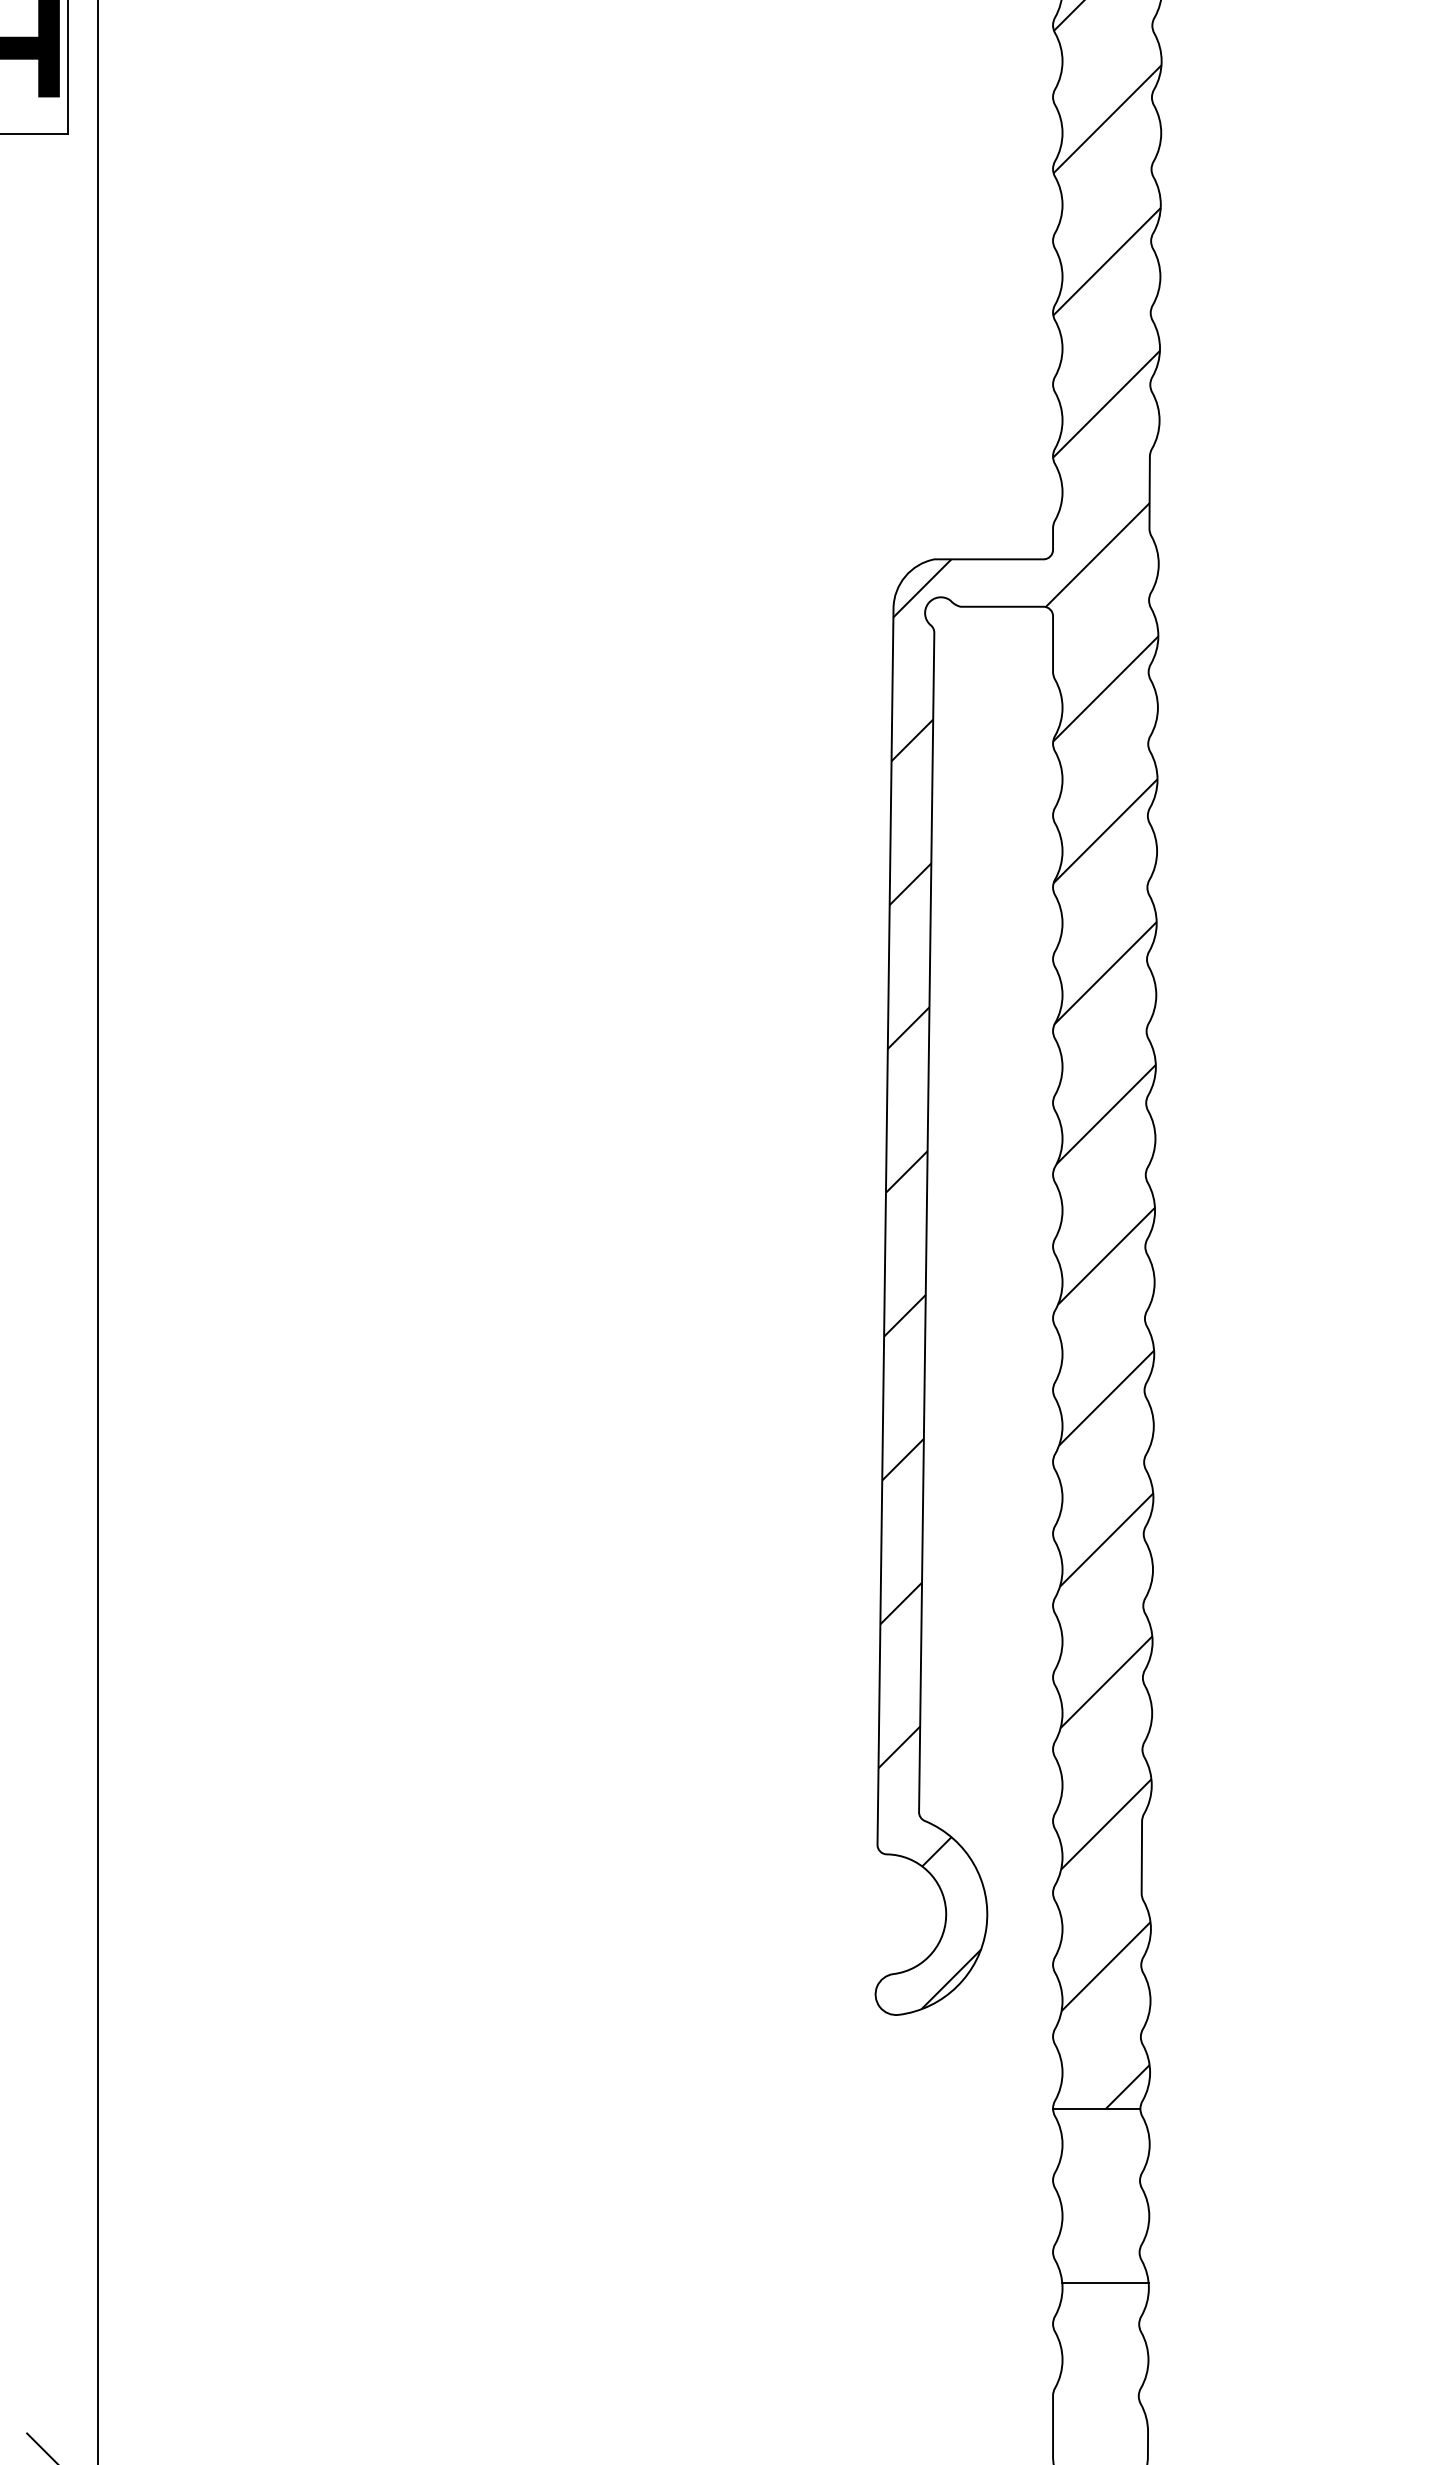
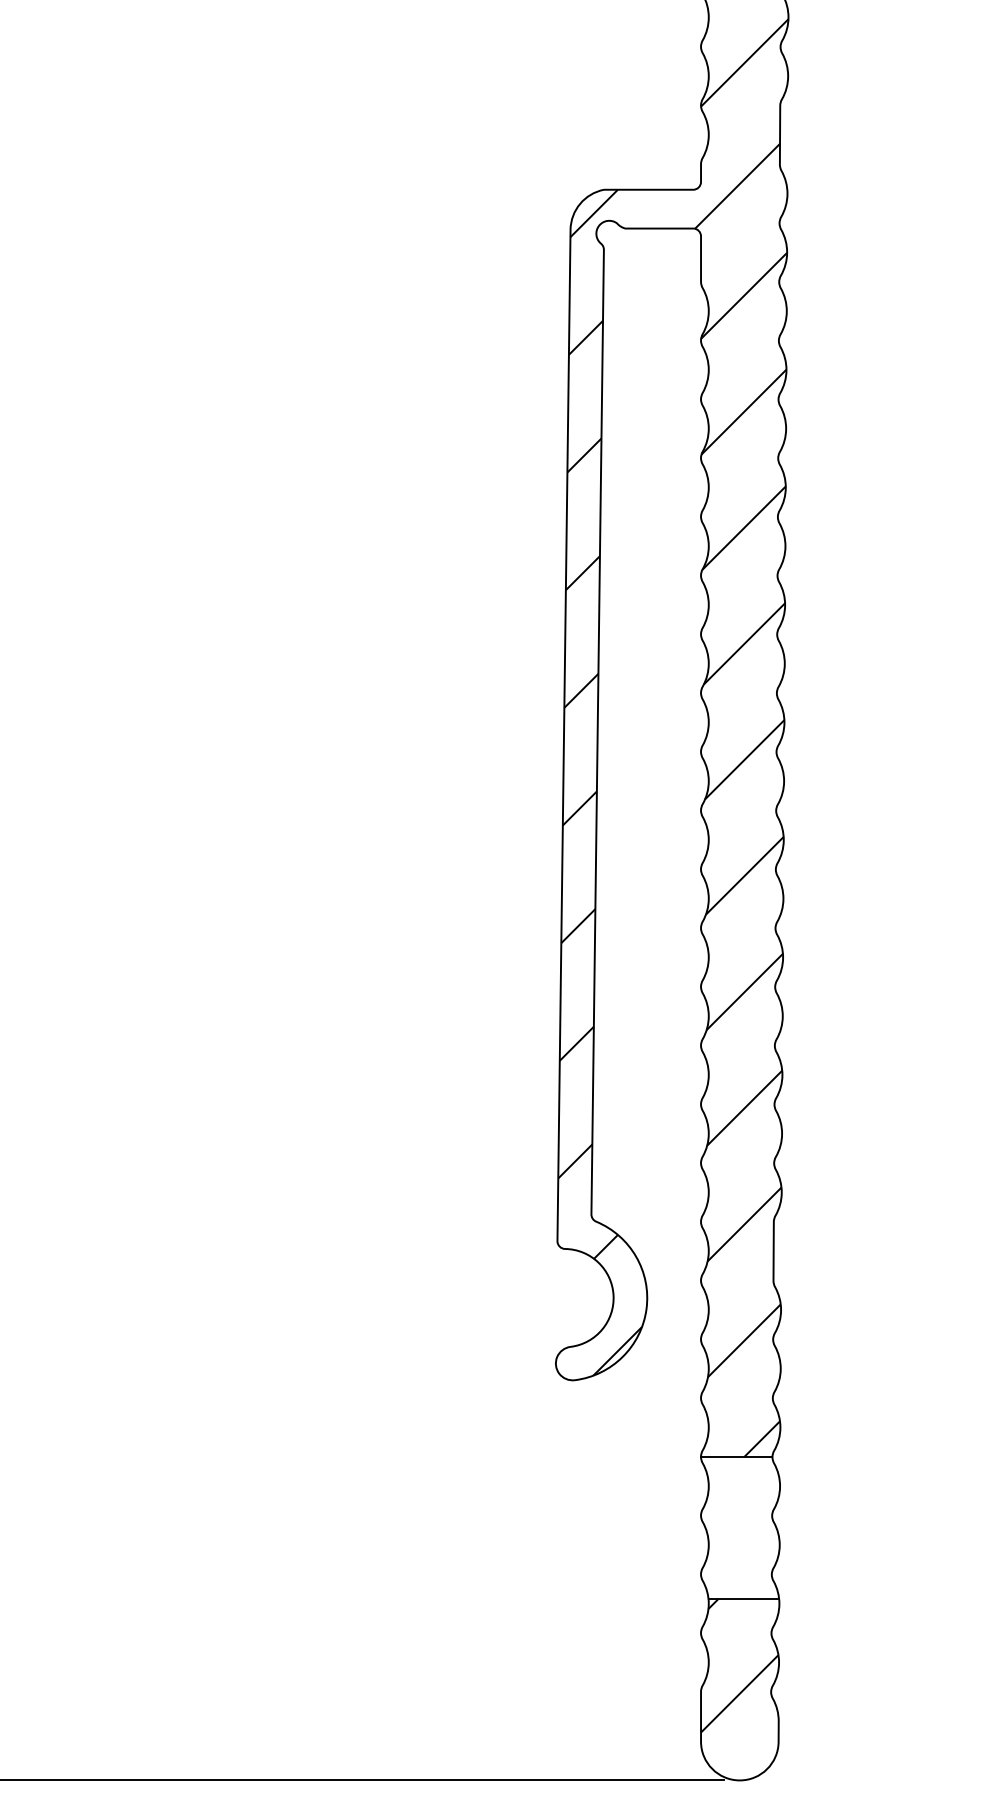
hatch: (1100, 2363) -> (739, 1665), added

